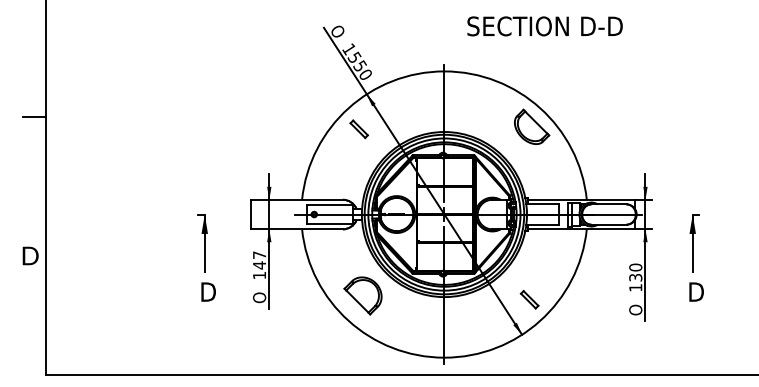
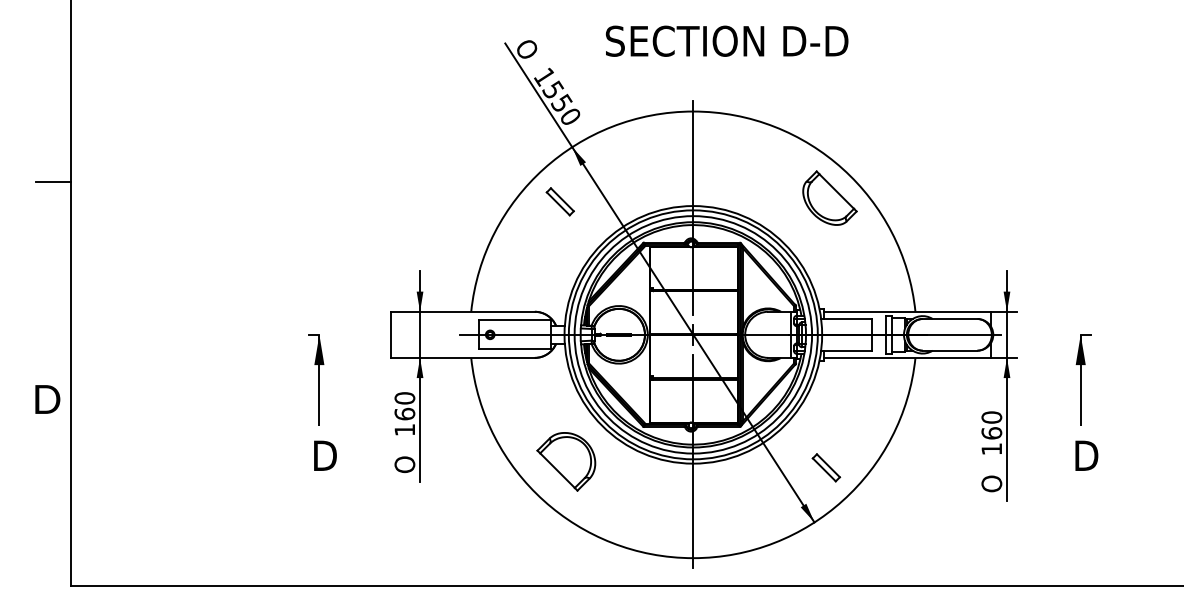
text: (544, 26) -> (726, 41), moved
text: (259, 260) -> (404, 406), 147 -> 160
text: (635, 277) -> (991, 433), 130 -> 160

